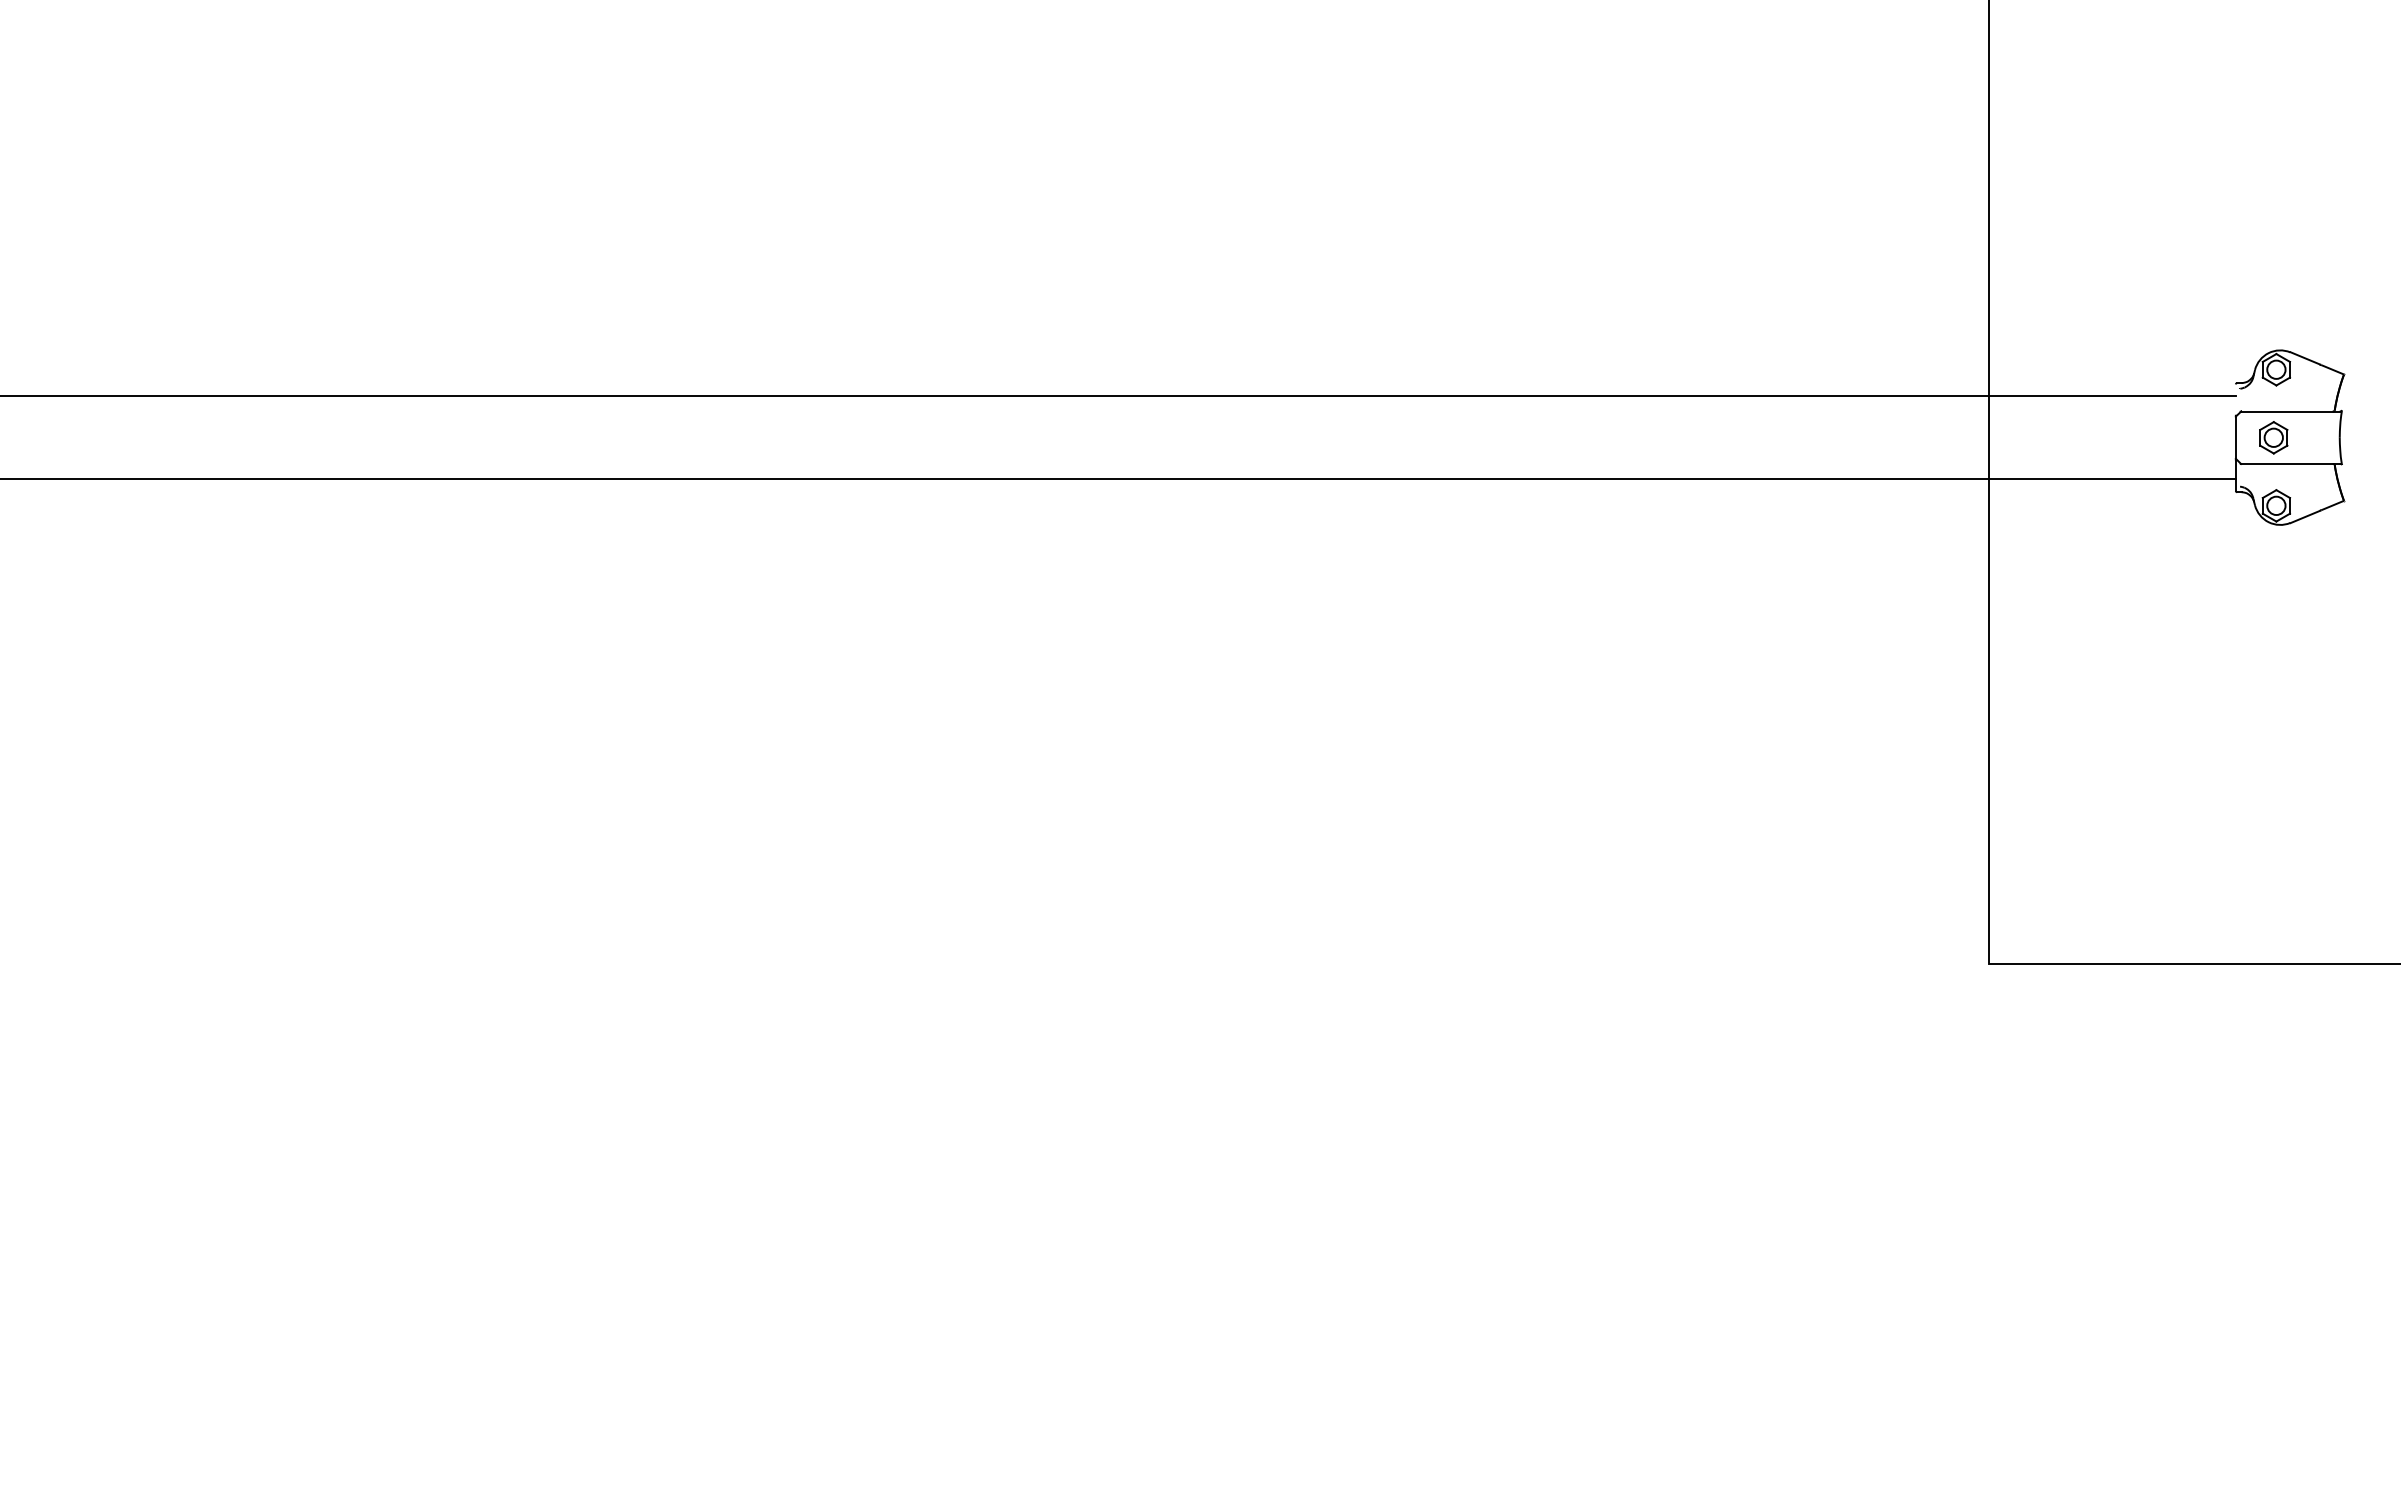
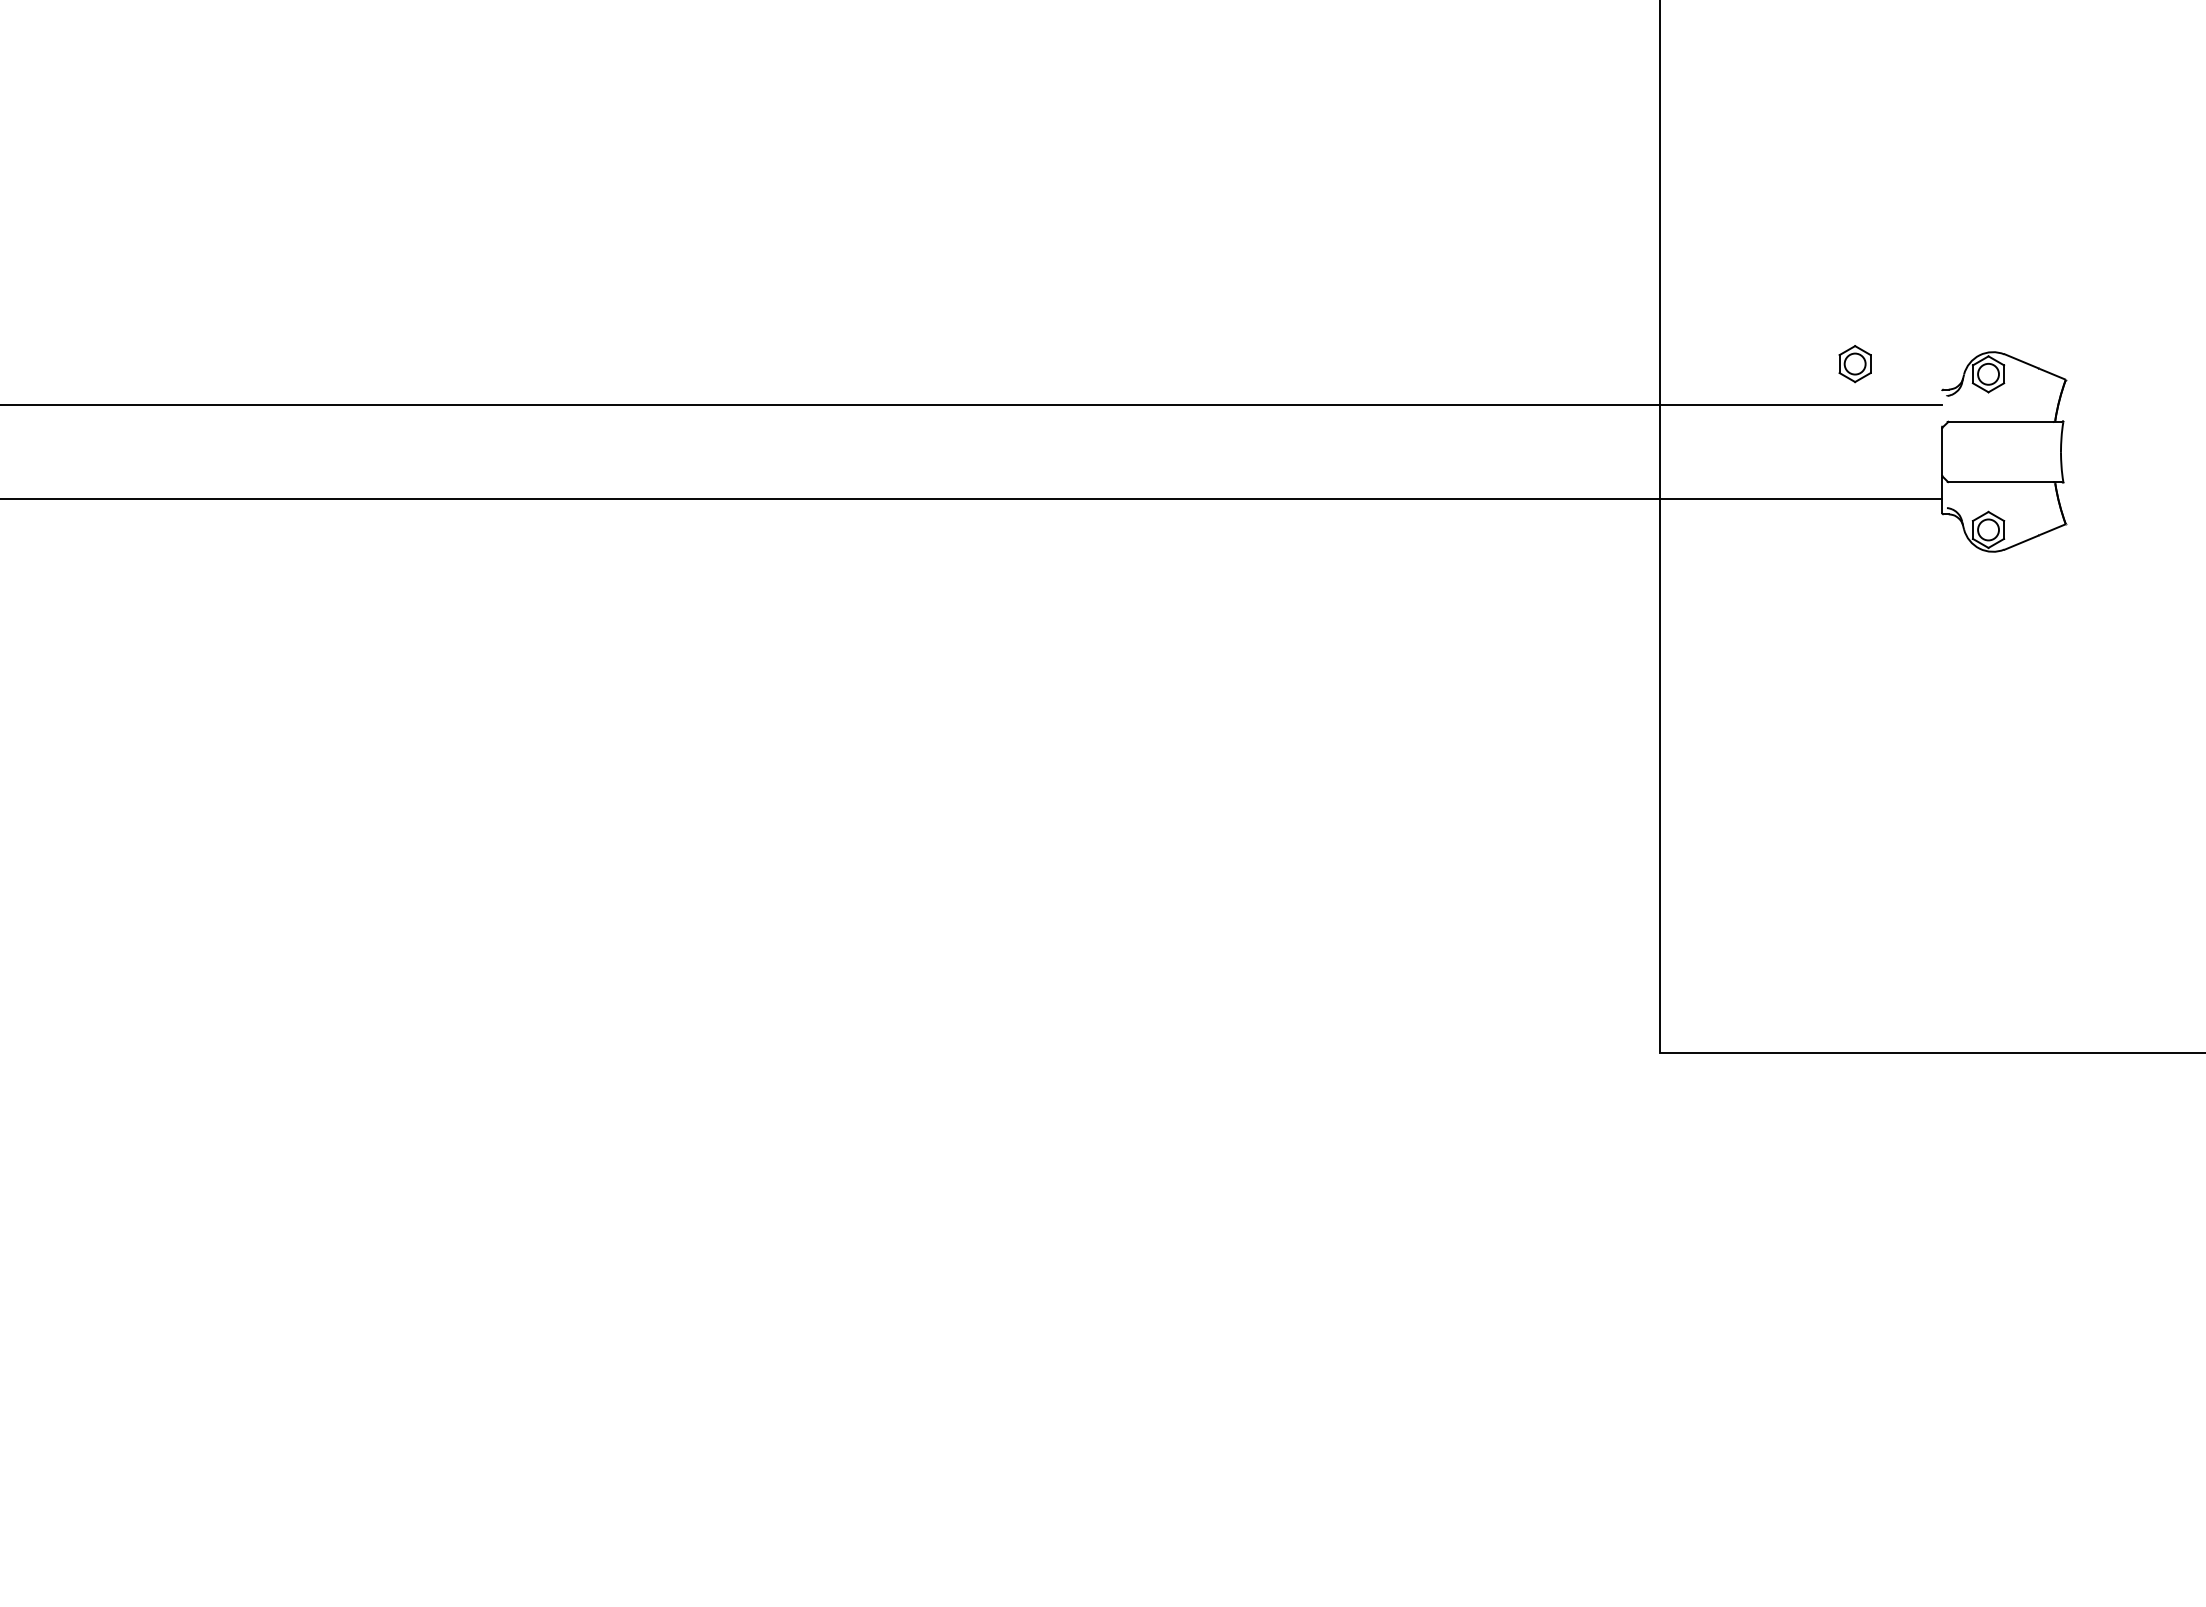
part: (2273, 437) -> (1854, 363), moved

